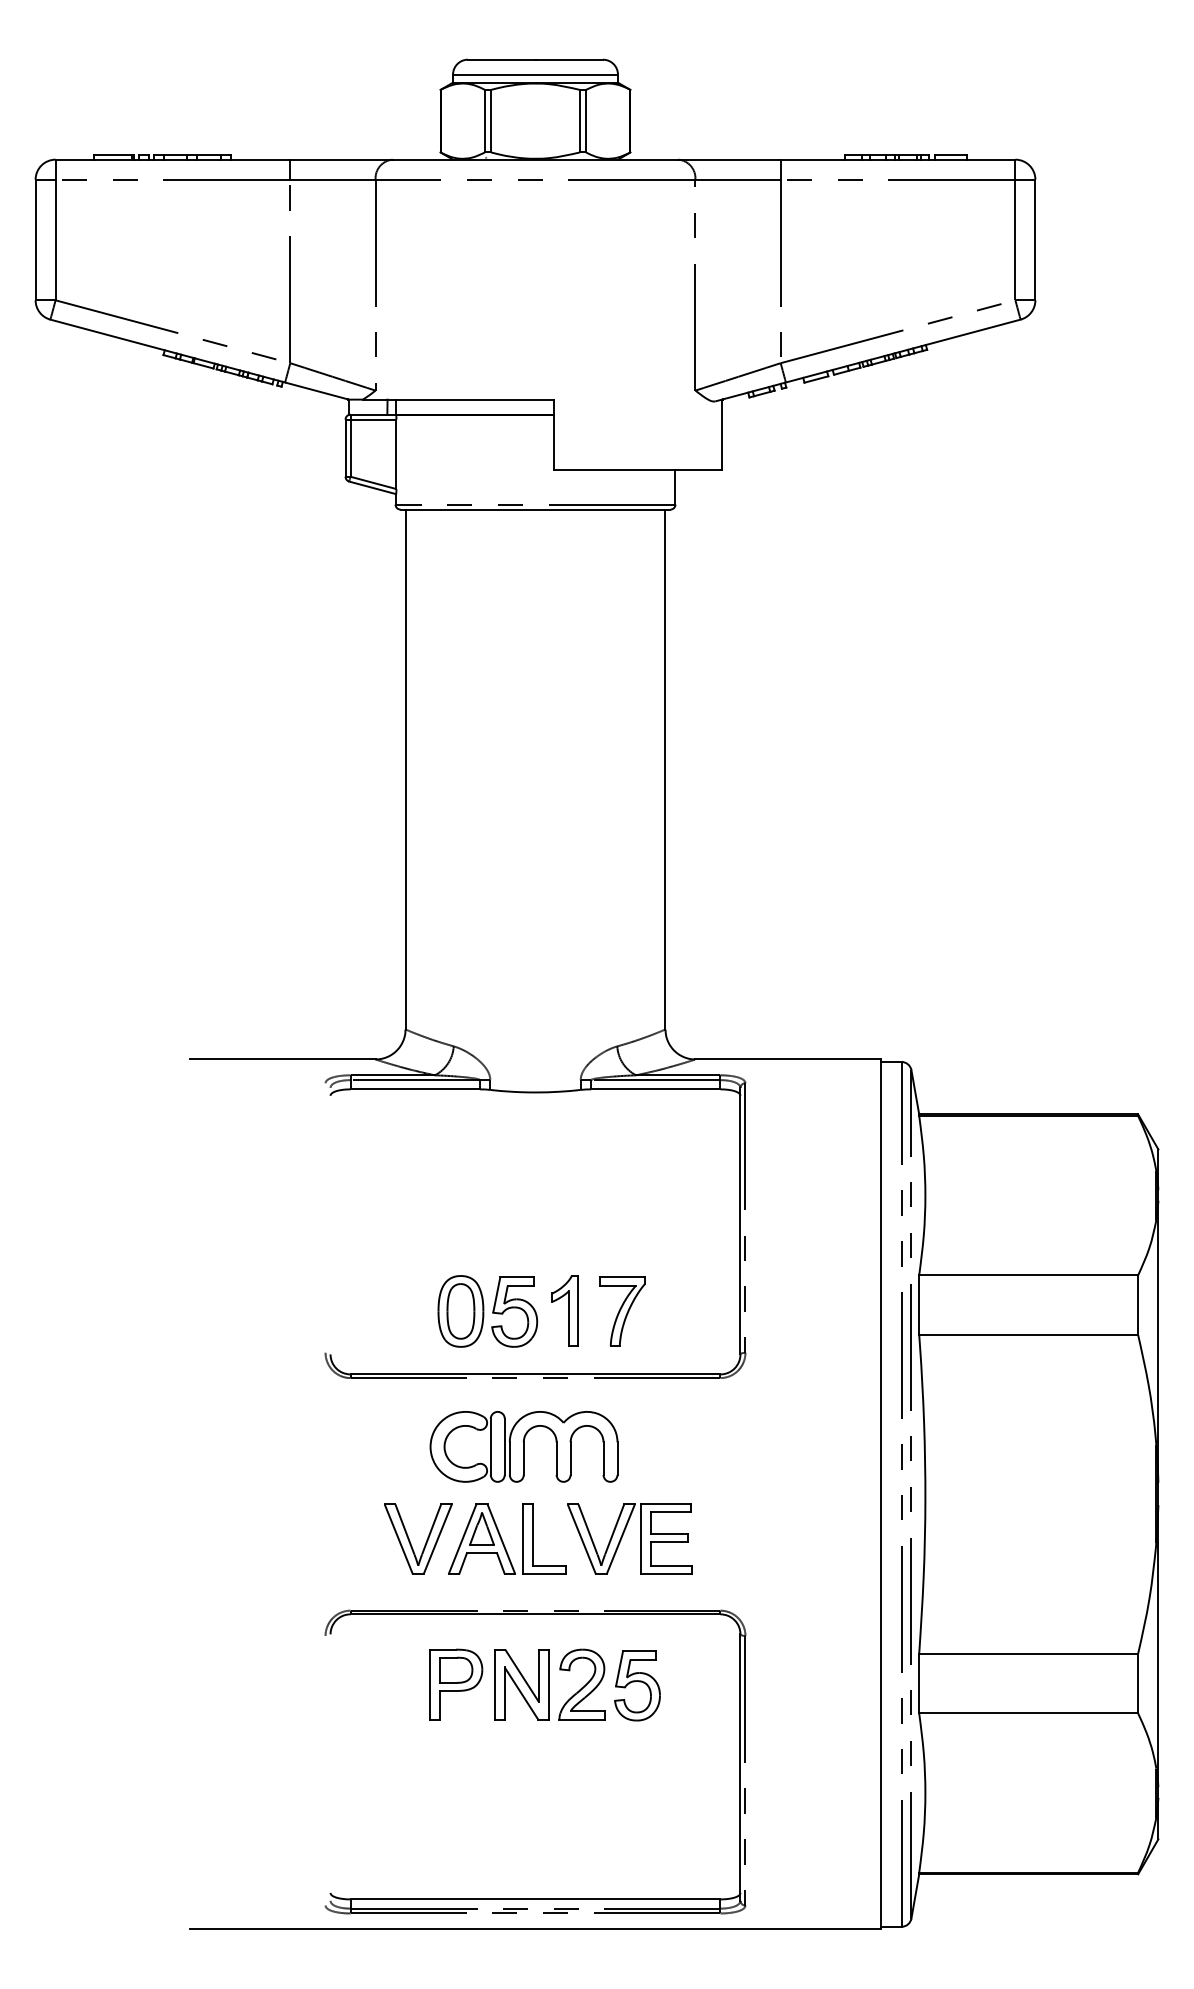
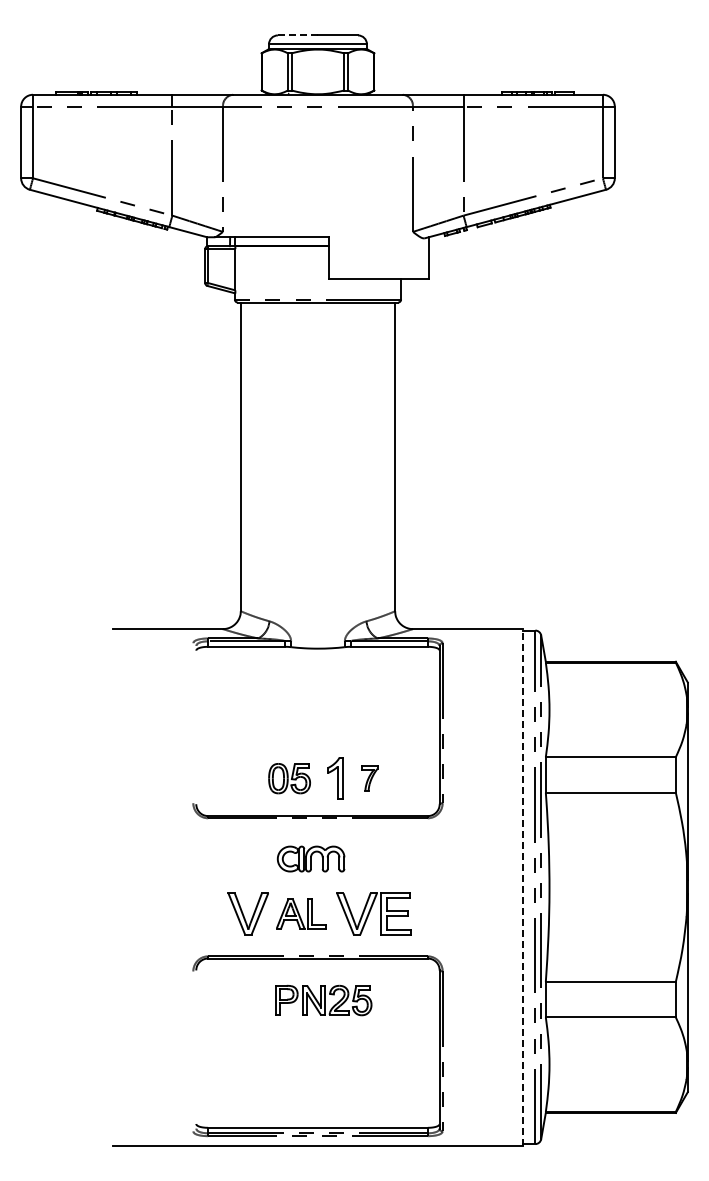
line: (502, 59) -> (298, 35), solid -> dashed
part: (487, 1311) -> (289, 778), size x0.7
part: (622, 1311) -> (369, 778), size x0.6
part: (522, 1445) -> (310, 858), size x0.6
line: (881, 1492) -> (523, 886), solid -> dashed
part: (506, 1538) -> (300, 913), size x0.7
part: (544, 1684) -> (323, 1000), size x0.7

